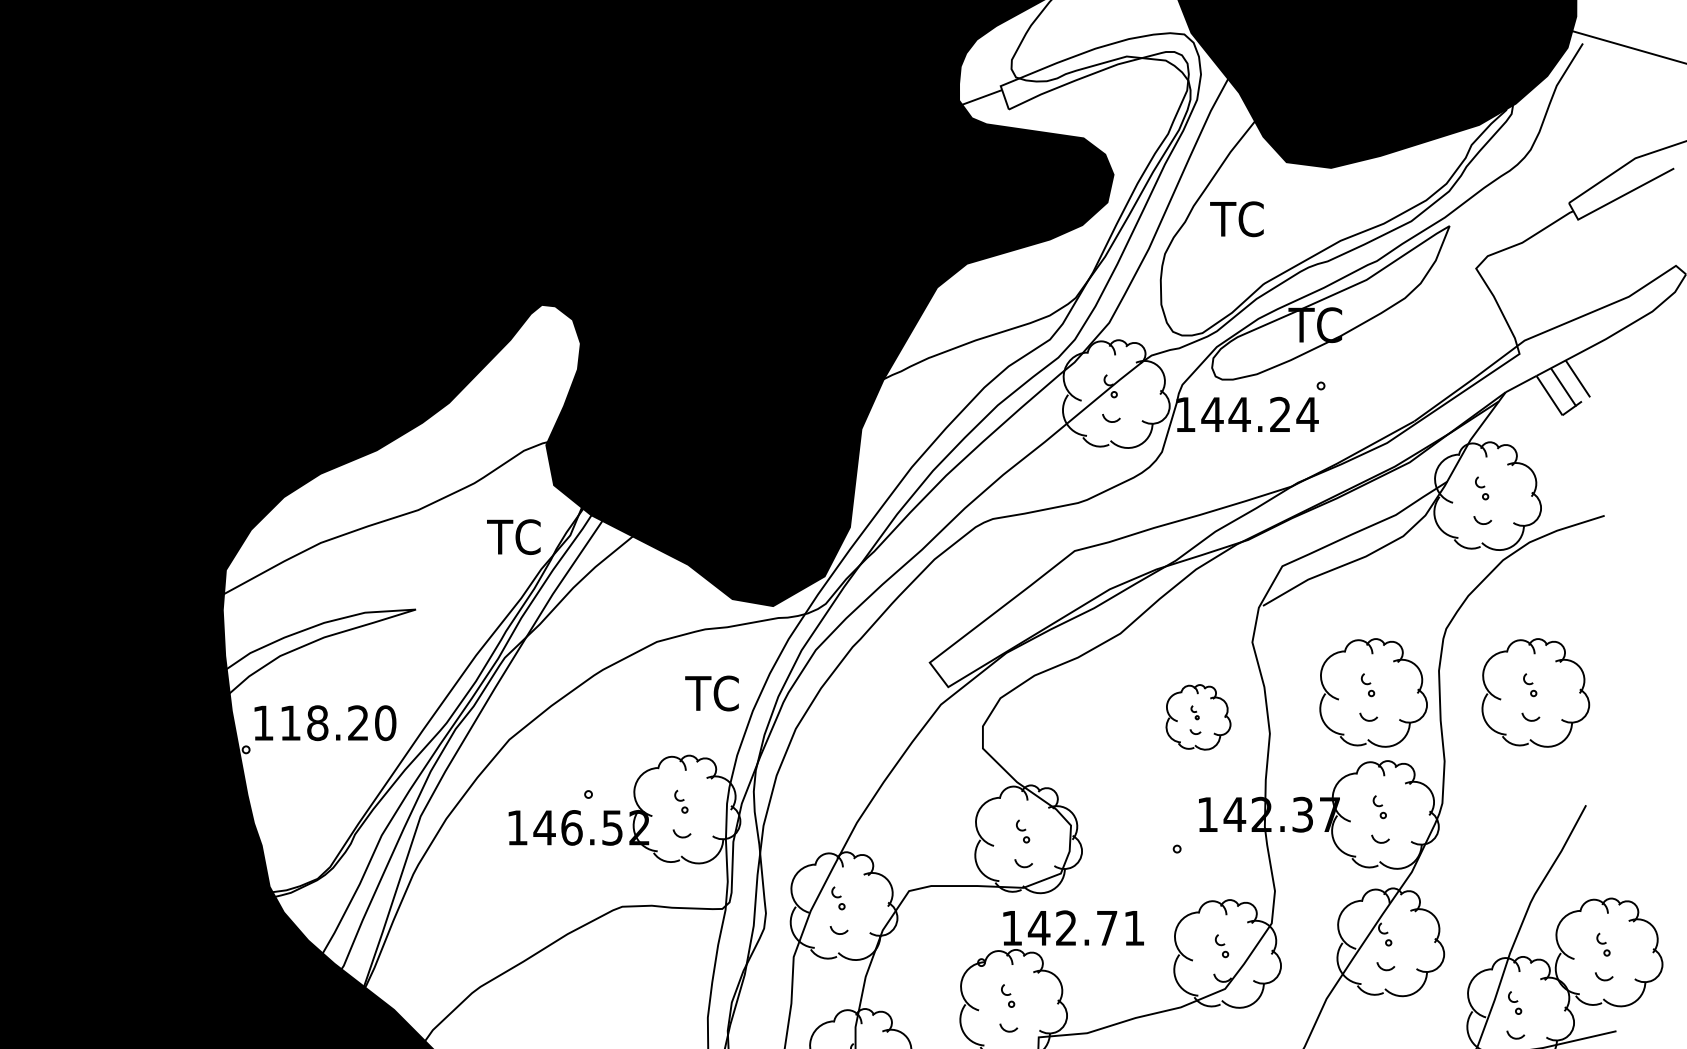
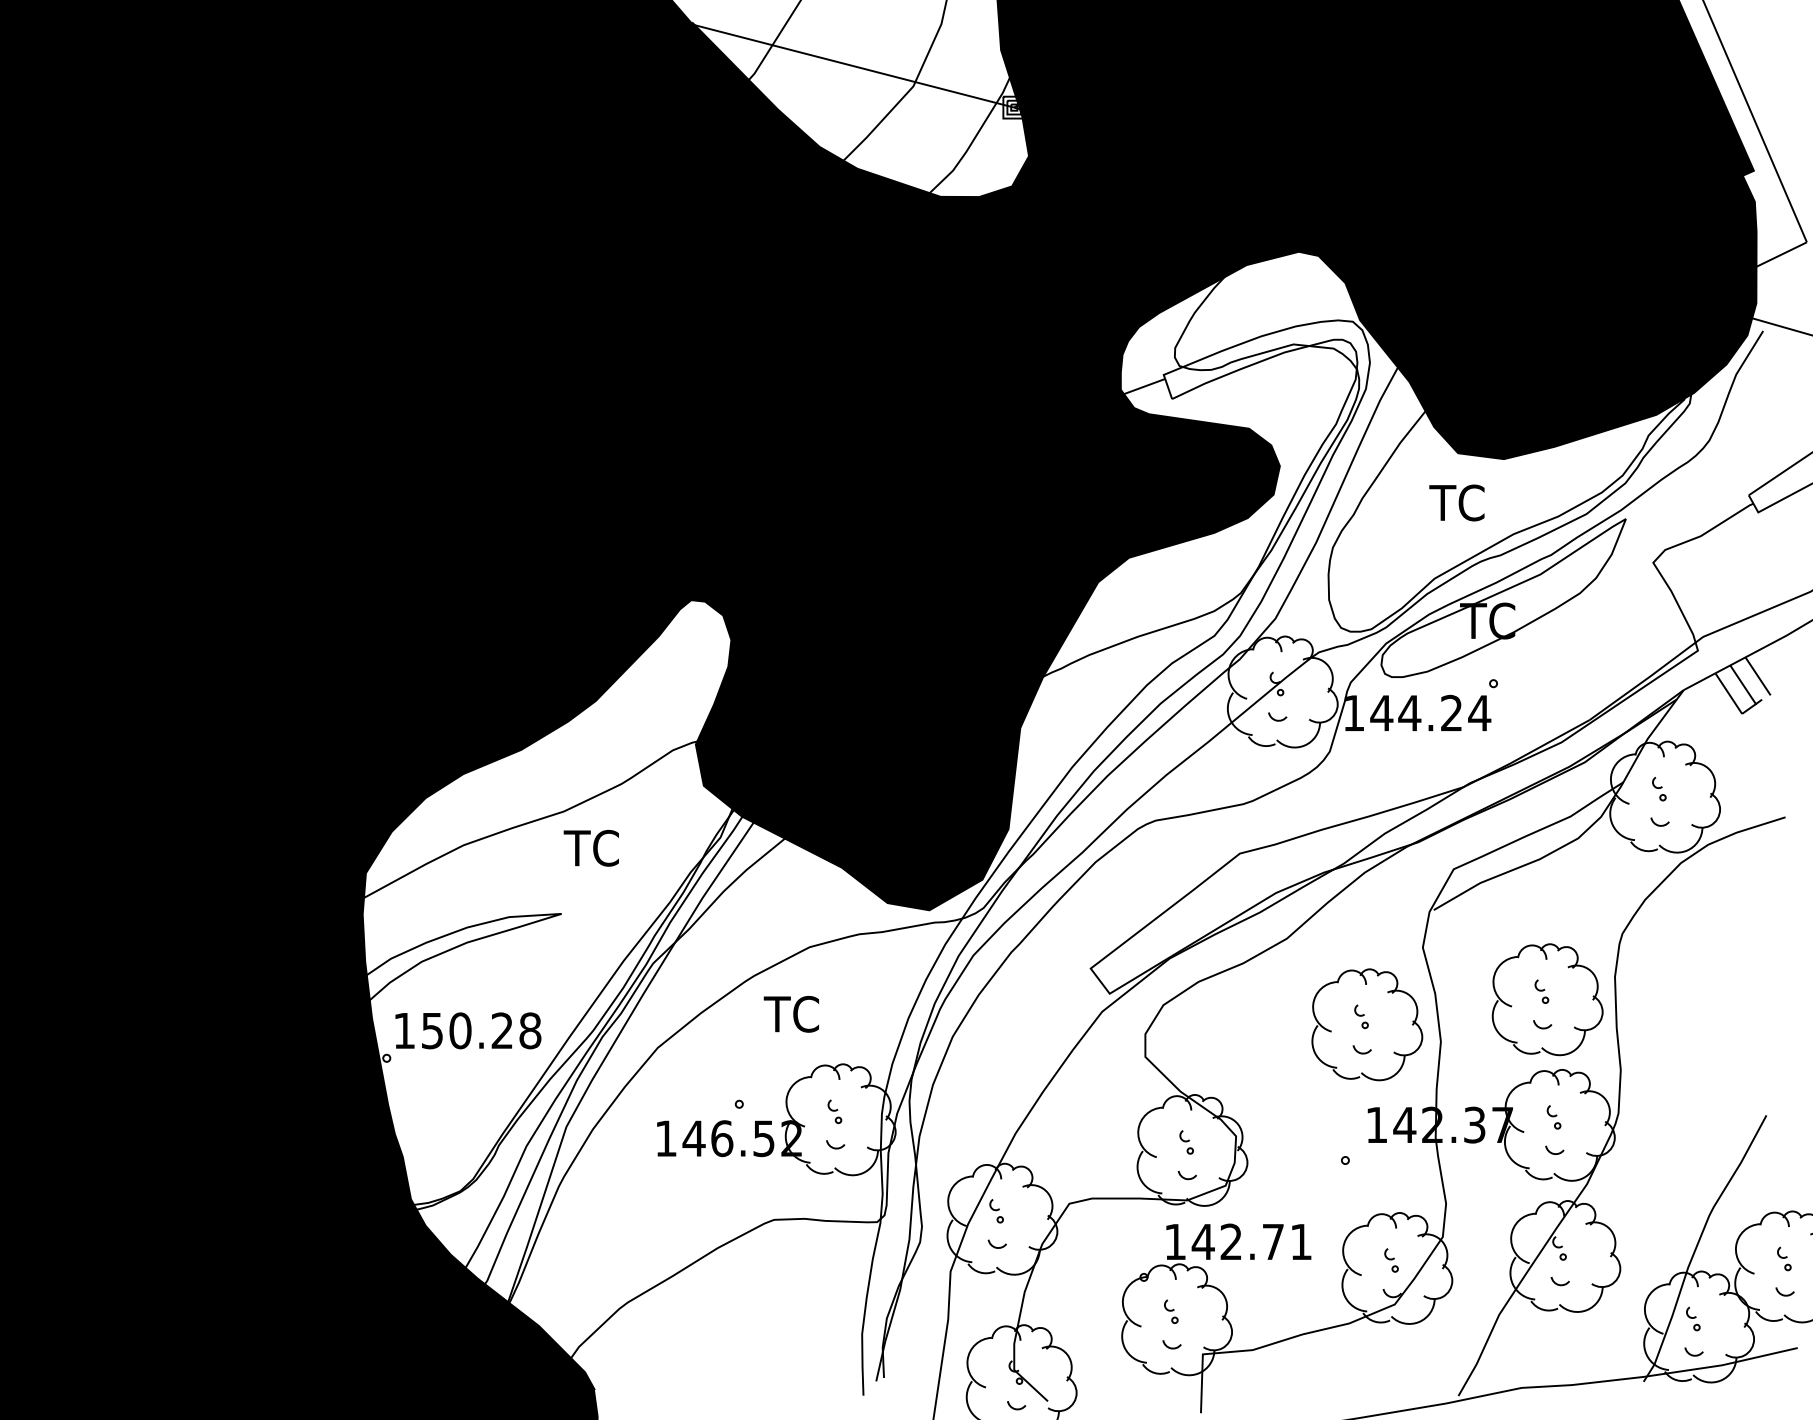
text: (1236, 218) -> (1456, 502), moved
text: (512, 536) -> (590, 847), moved
part: (1535, 692) -> (1714, 999), removed
text: (711, 693) -> (790, 1014), moved
part: (1198, 717) -> (1367, 1024), size x1.67
text: (338, 722) -> (481, 1030), 118.20 -> 150.28

